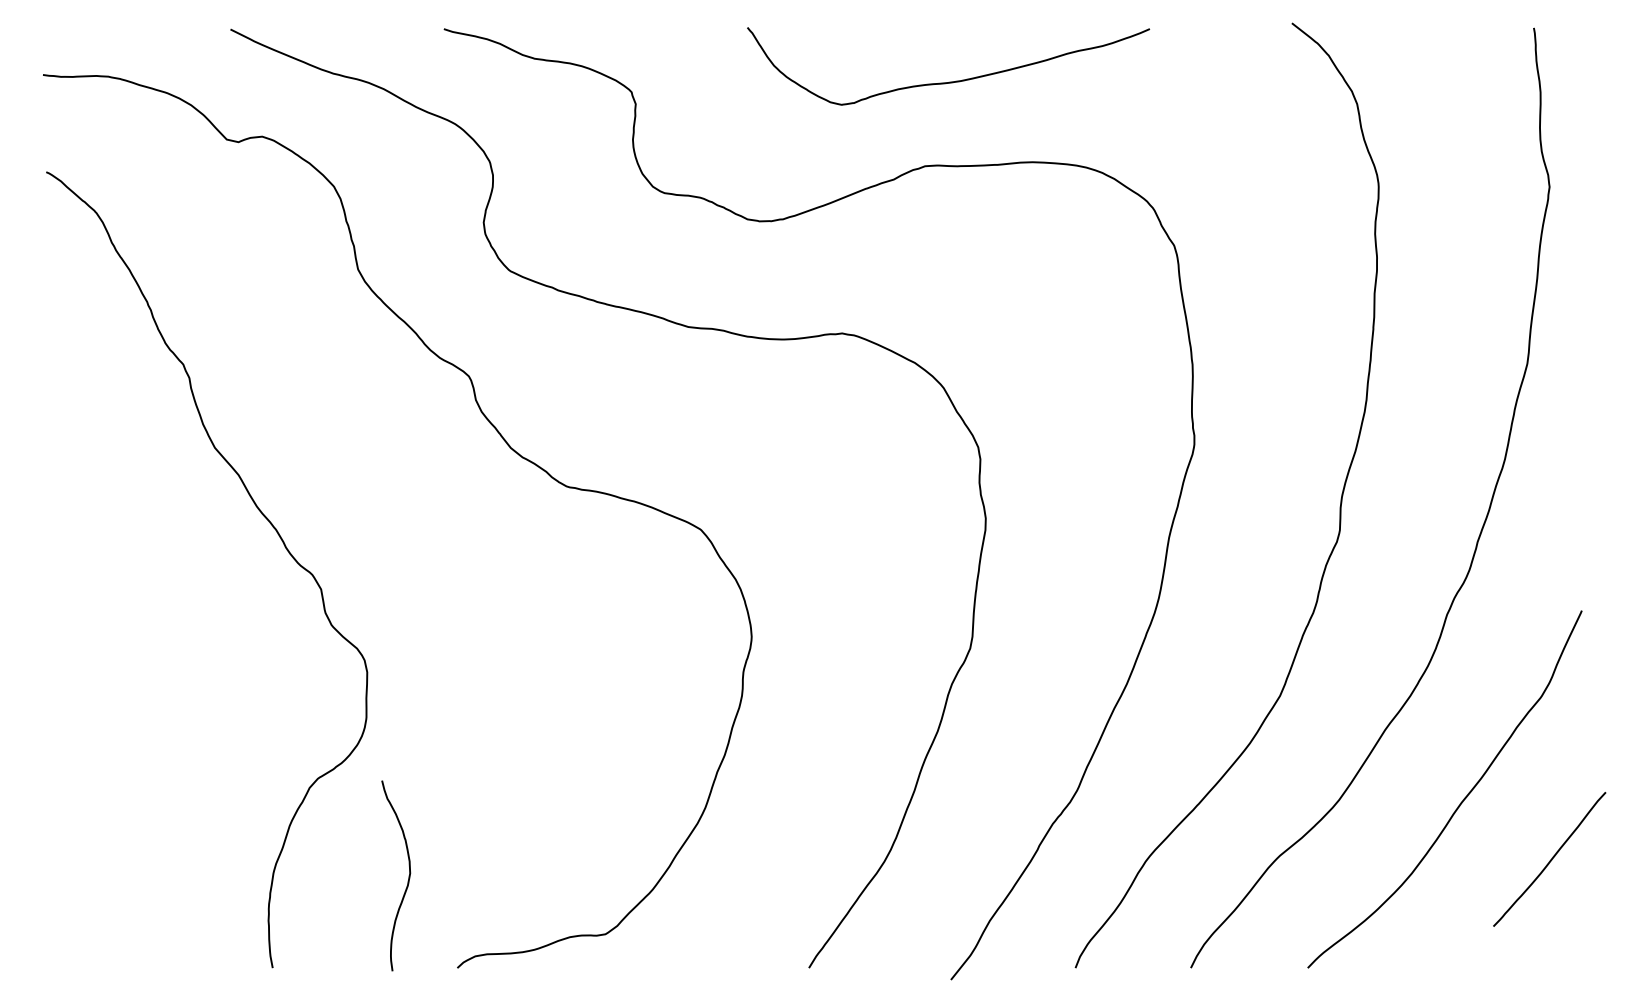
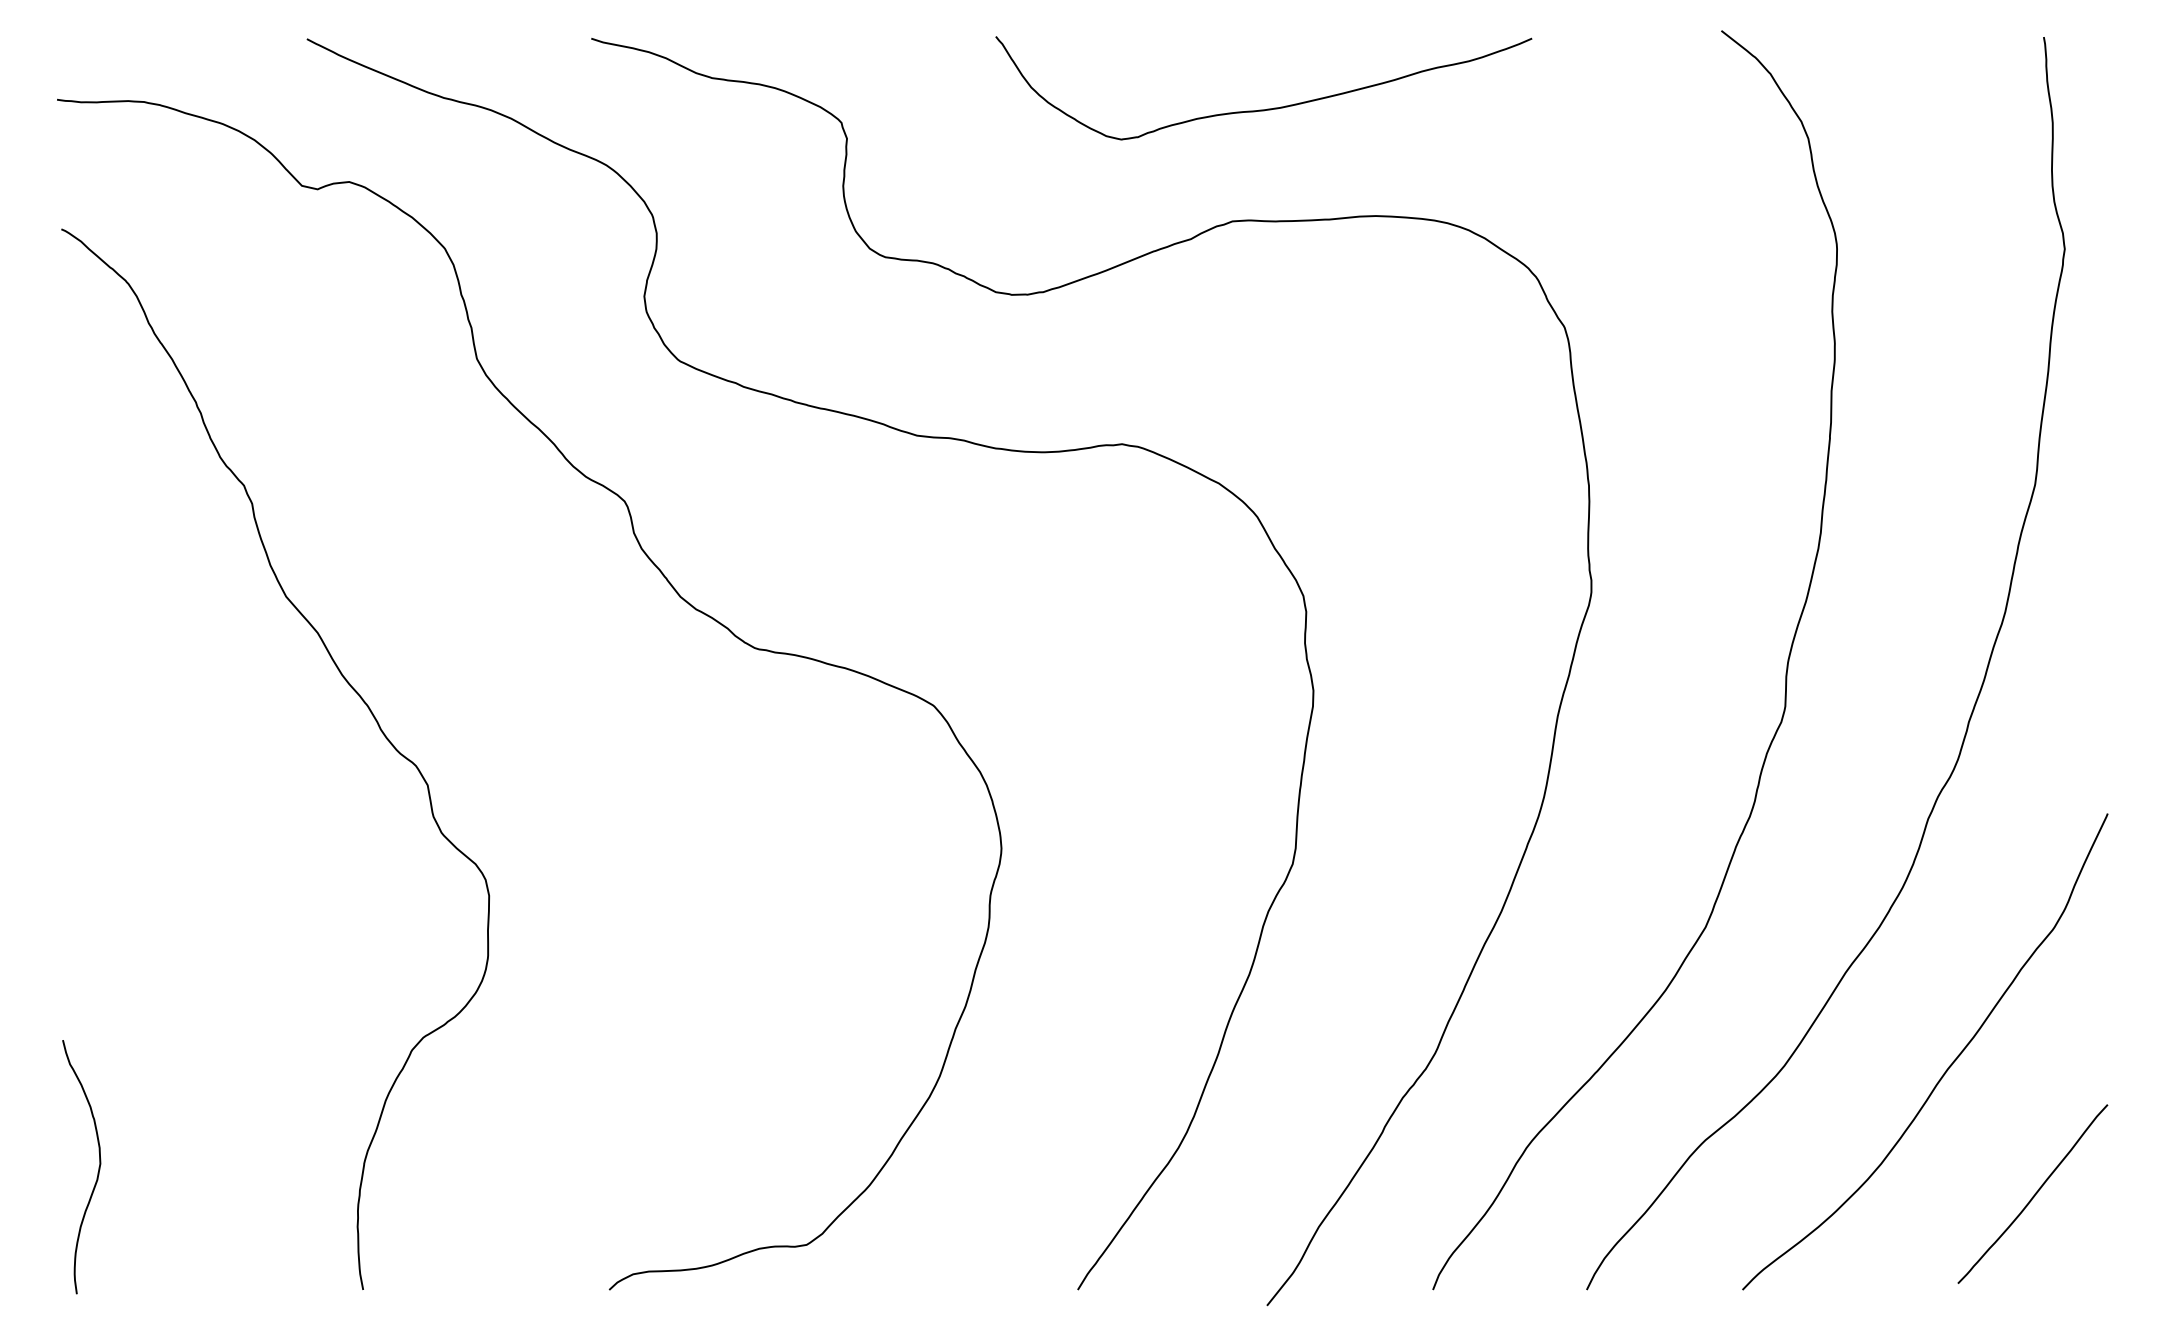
curve: (1550, 859) -> (2034, 1194), moved
curve: (408, 879) -> (97, 1172), moved

